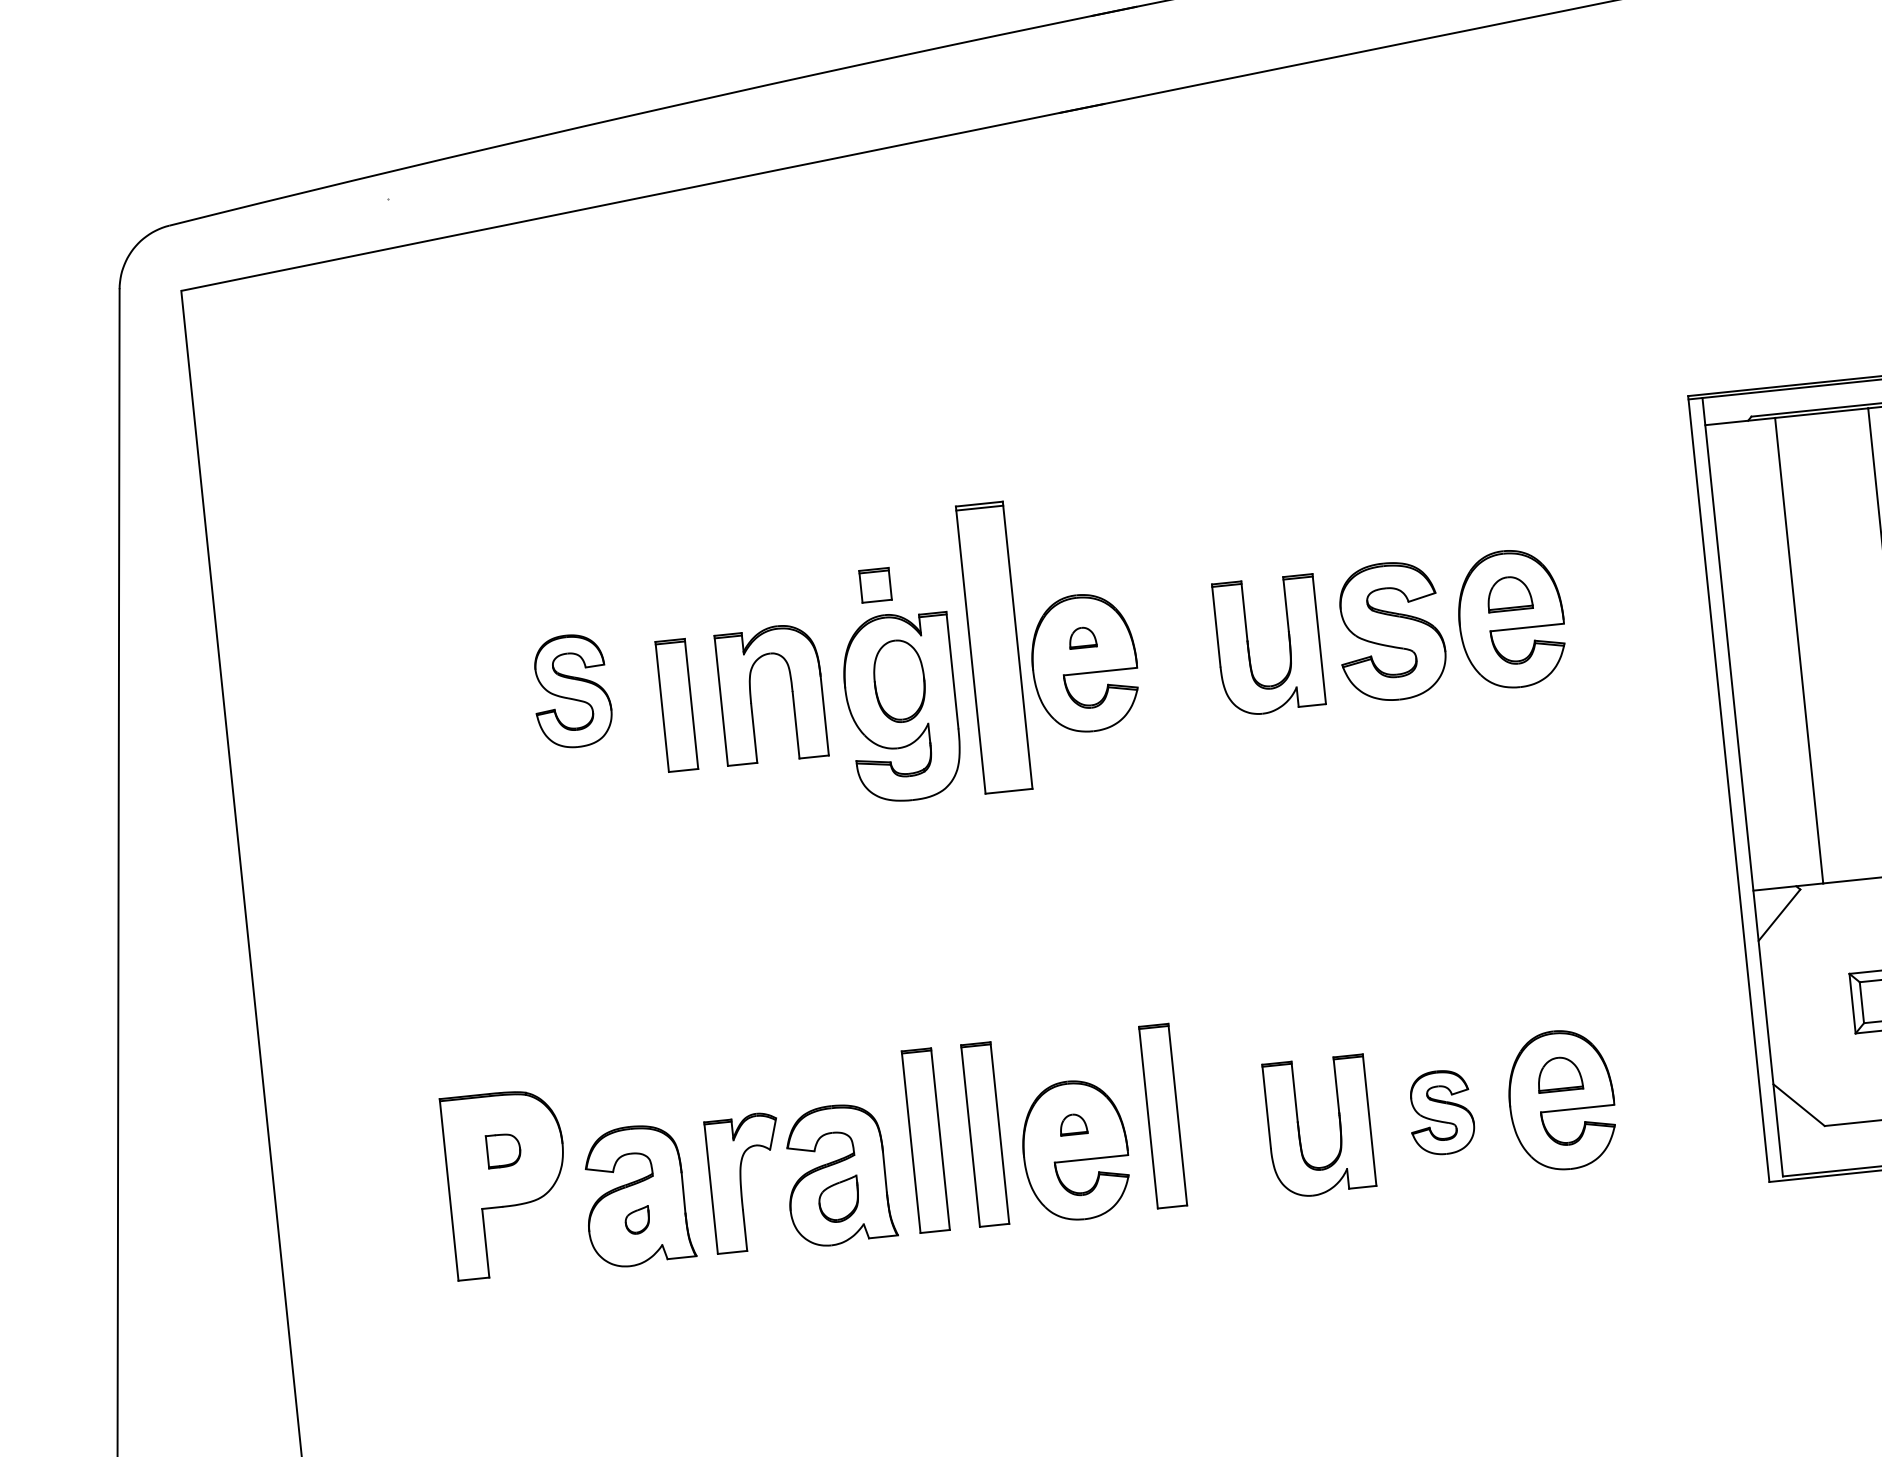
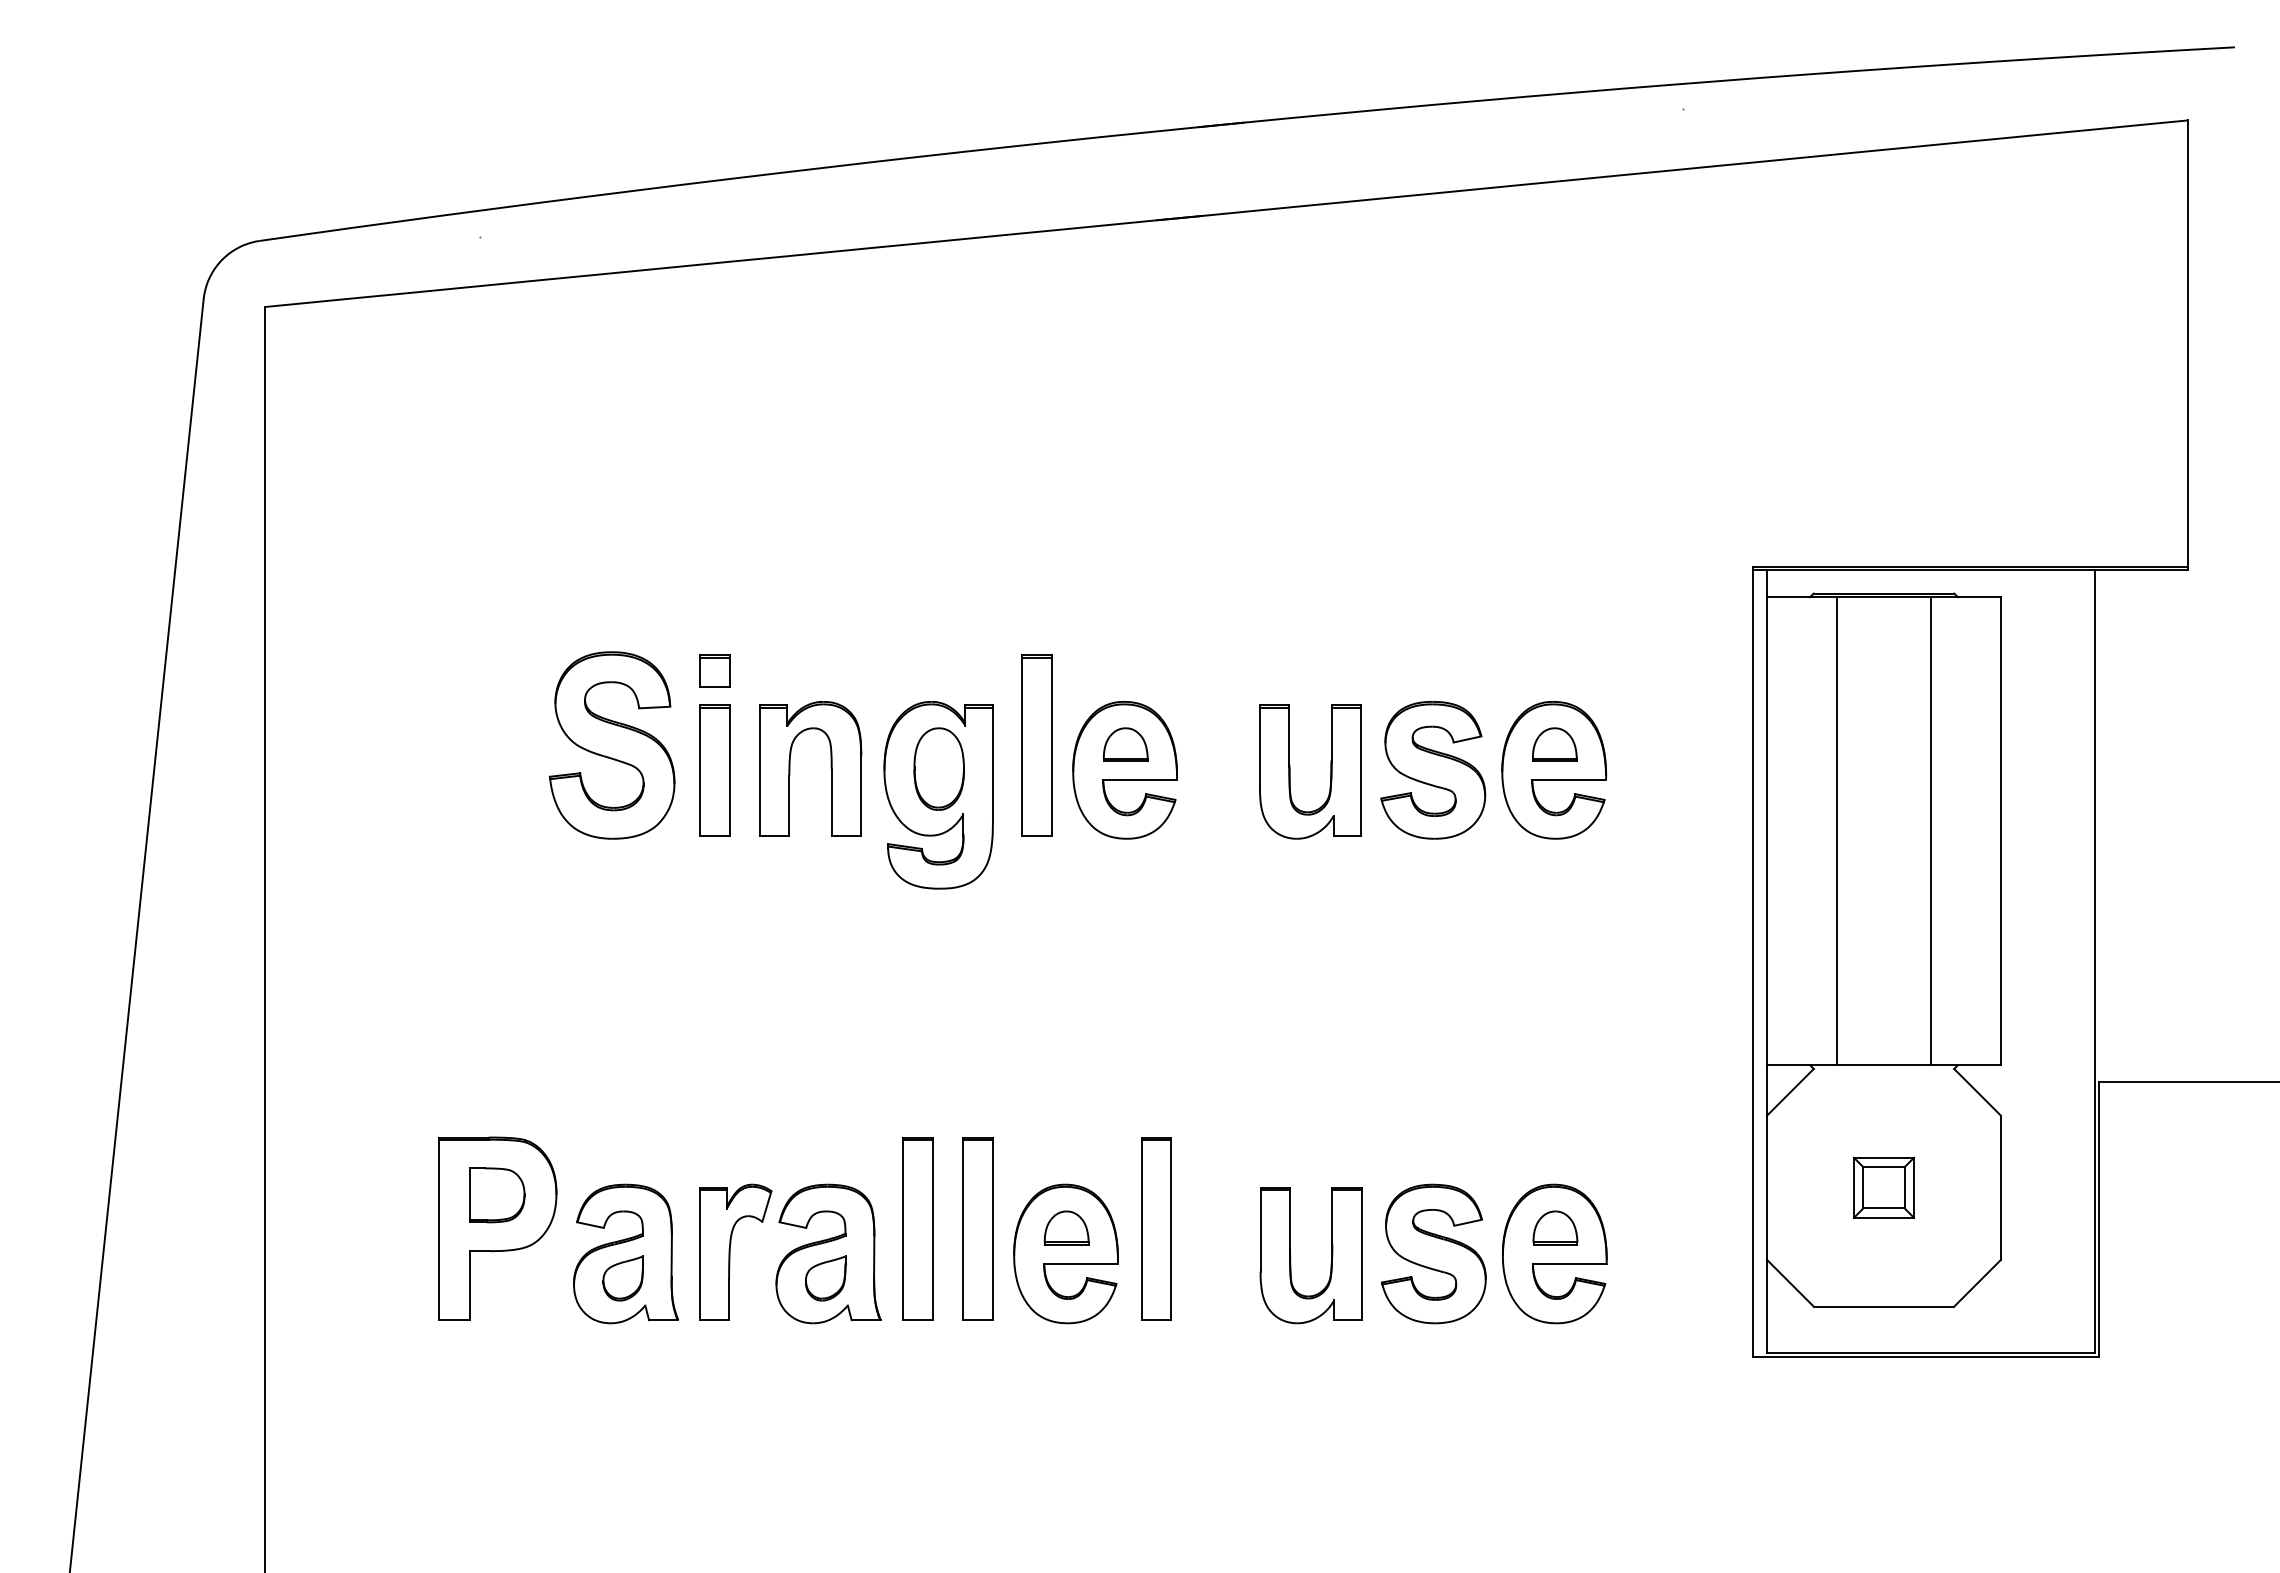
part: (874, 584) -> (714, 670), moved
part: (1082, 637) -> (1125, 744), size x1.67
part: (993, 647) -> (1036, 745), size x0.62
part: (572, 691) -> (612, 745), size x1.67
part: (1441, 1112) -> (1433, 1253), size x1.67
part: (1073, 1124) -> (1066, 1227), size x1.67
part: (504, 1150) -> (497, 1195), size x1.67
part: (636, 1220) -> (622, 1278), size x1.67

